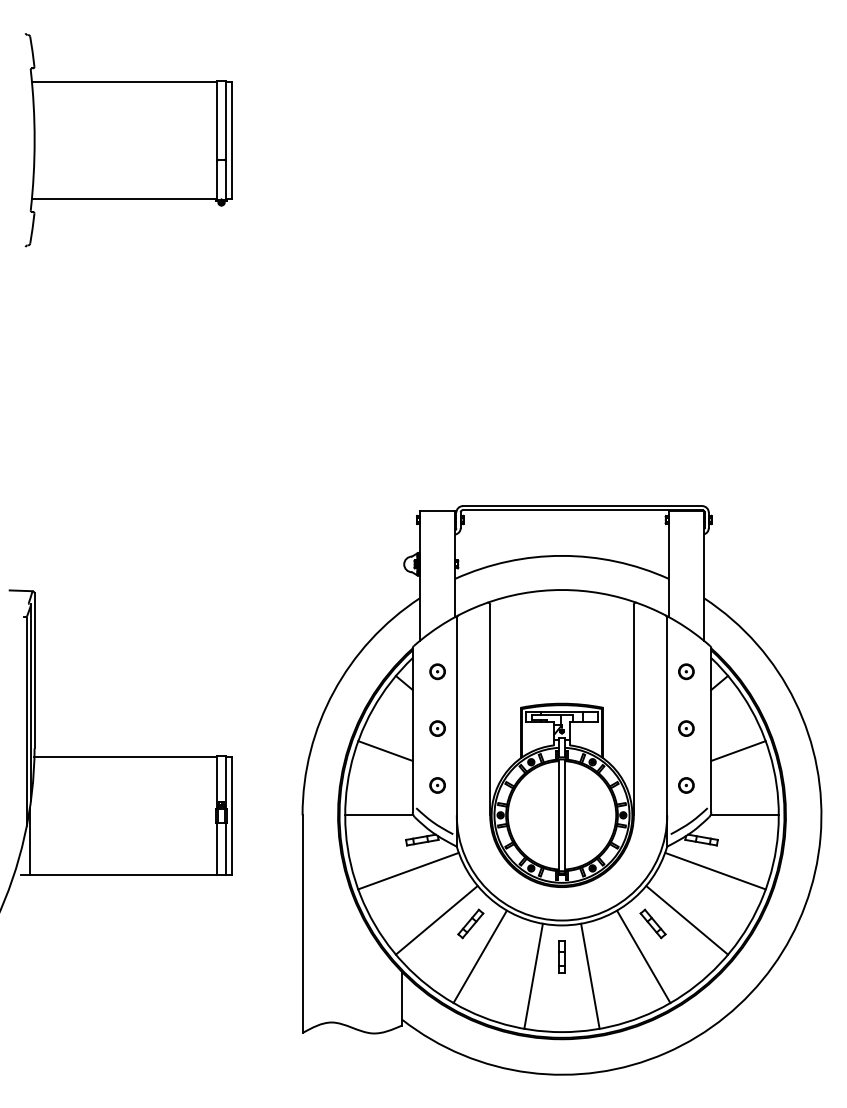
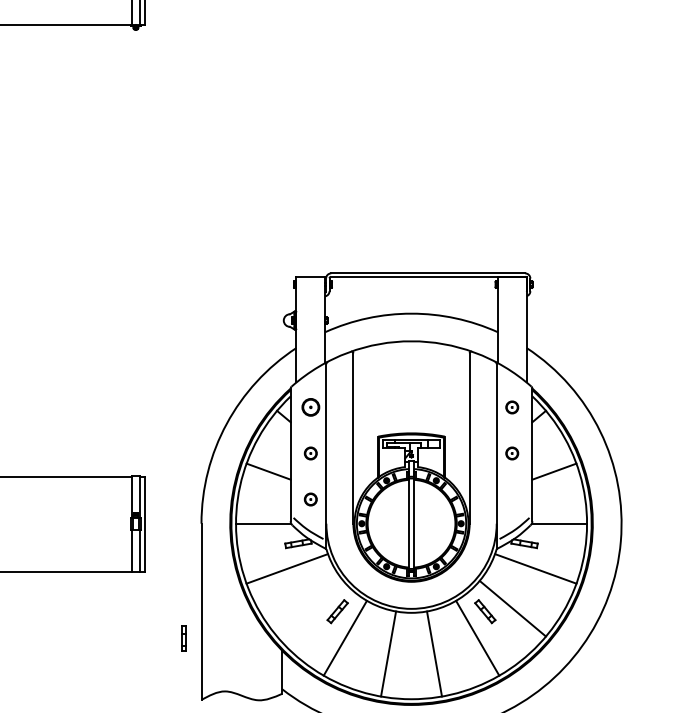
part: (437, 671) -> (310, 407), size x1.4
part: (686, 785) -> (512, 499), removed
line: (436, 920) -> (309, 608), removed
part: (561, 956) -> (183, 637), moved

